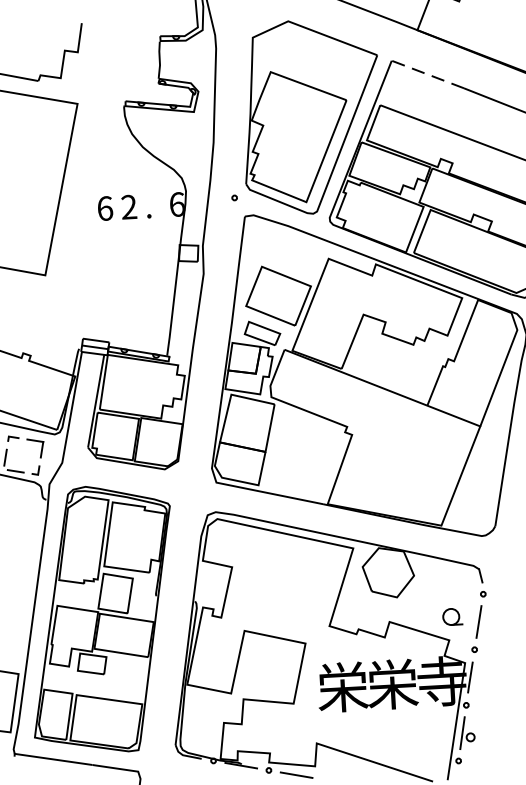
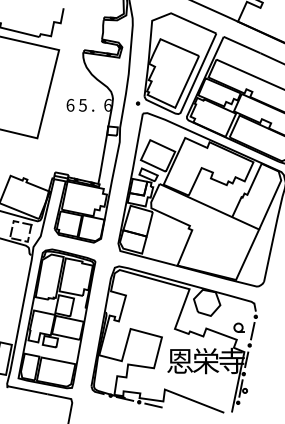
line: (426, 73) -> (241, 44), dashed -> solid
text: (128, 205) -> (82, 104), 2 -> 5
text: (341, 688) -> (179, 361), 栄 -> 恩

